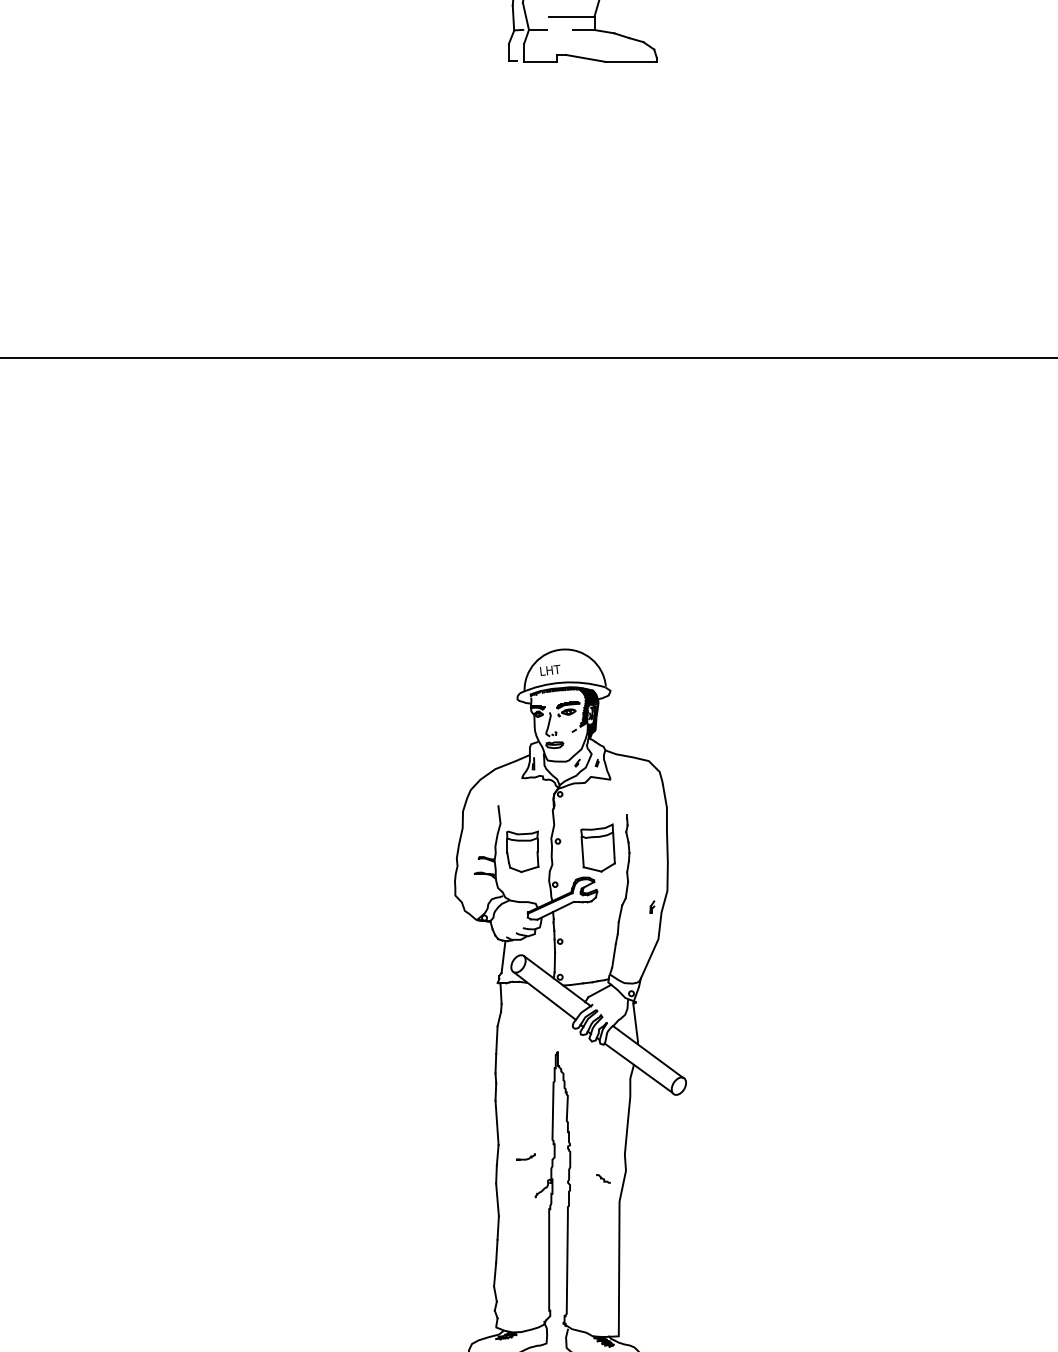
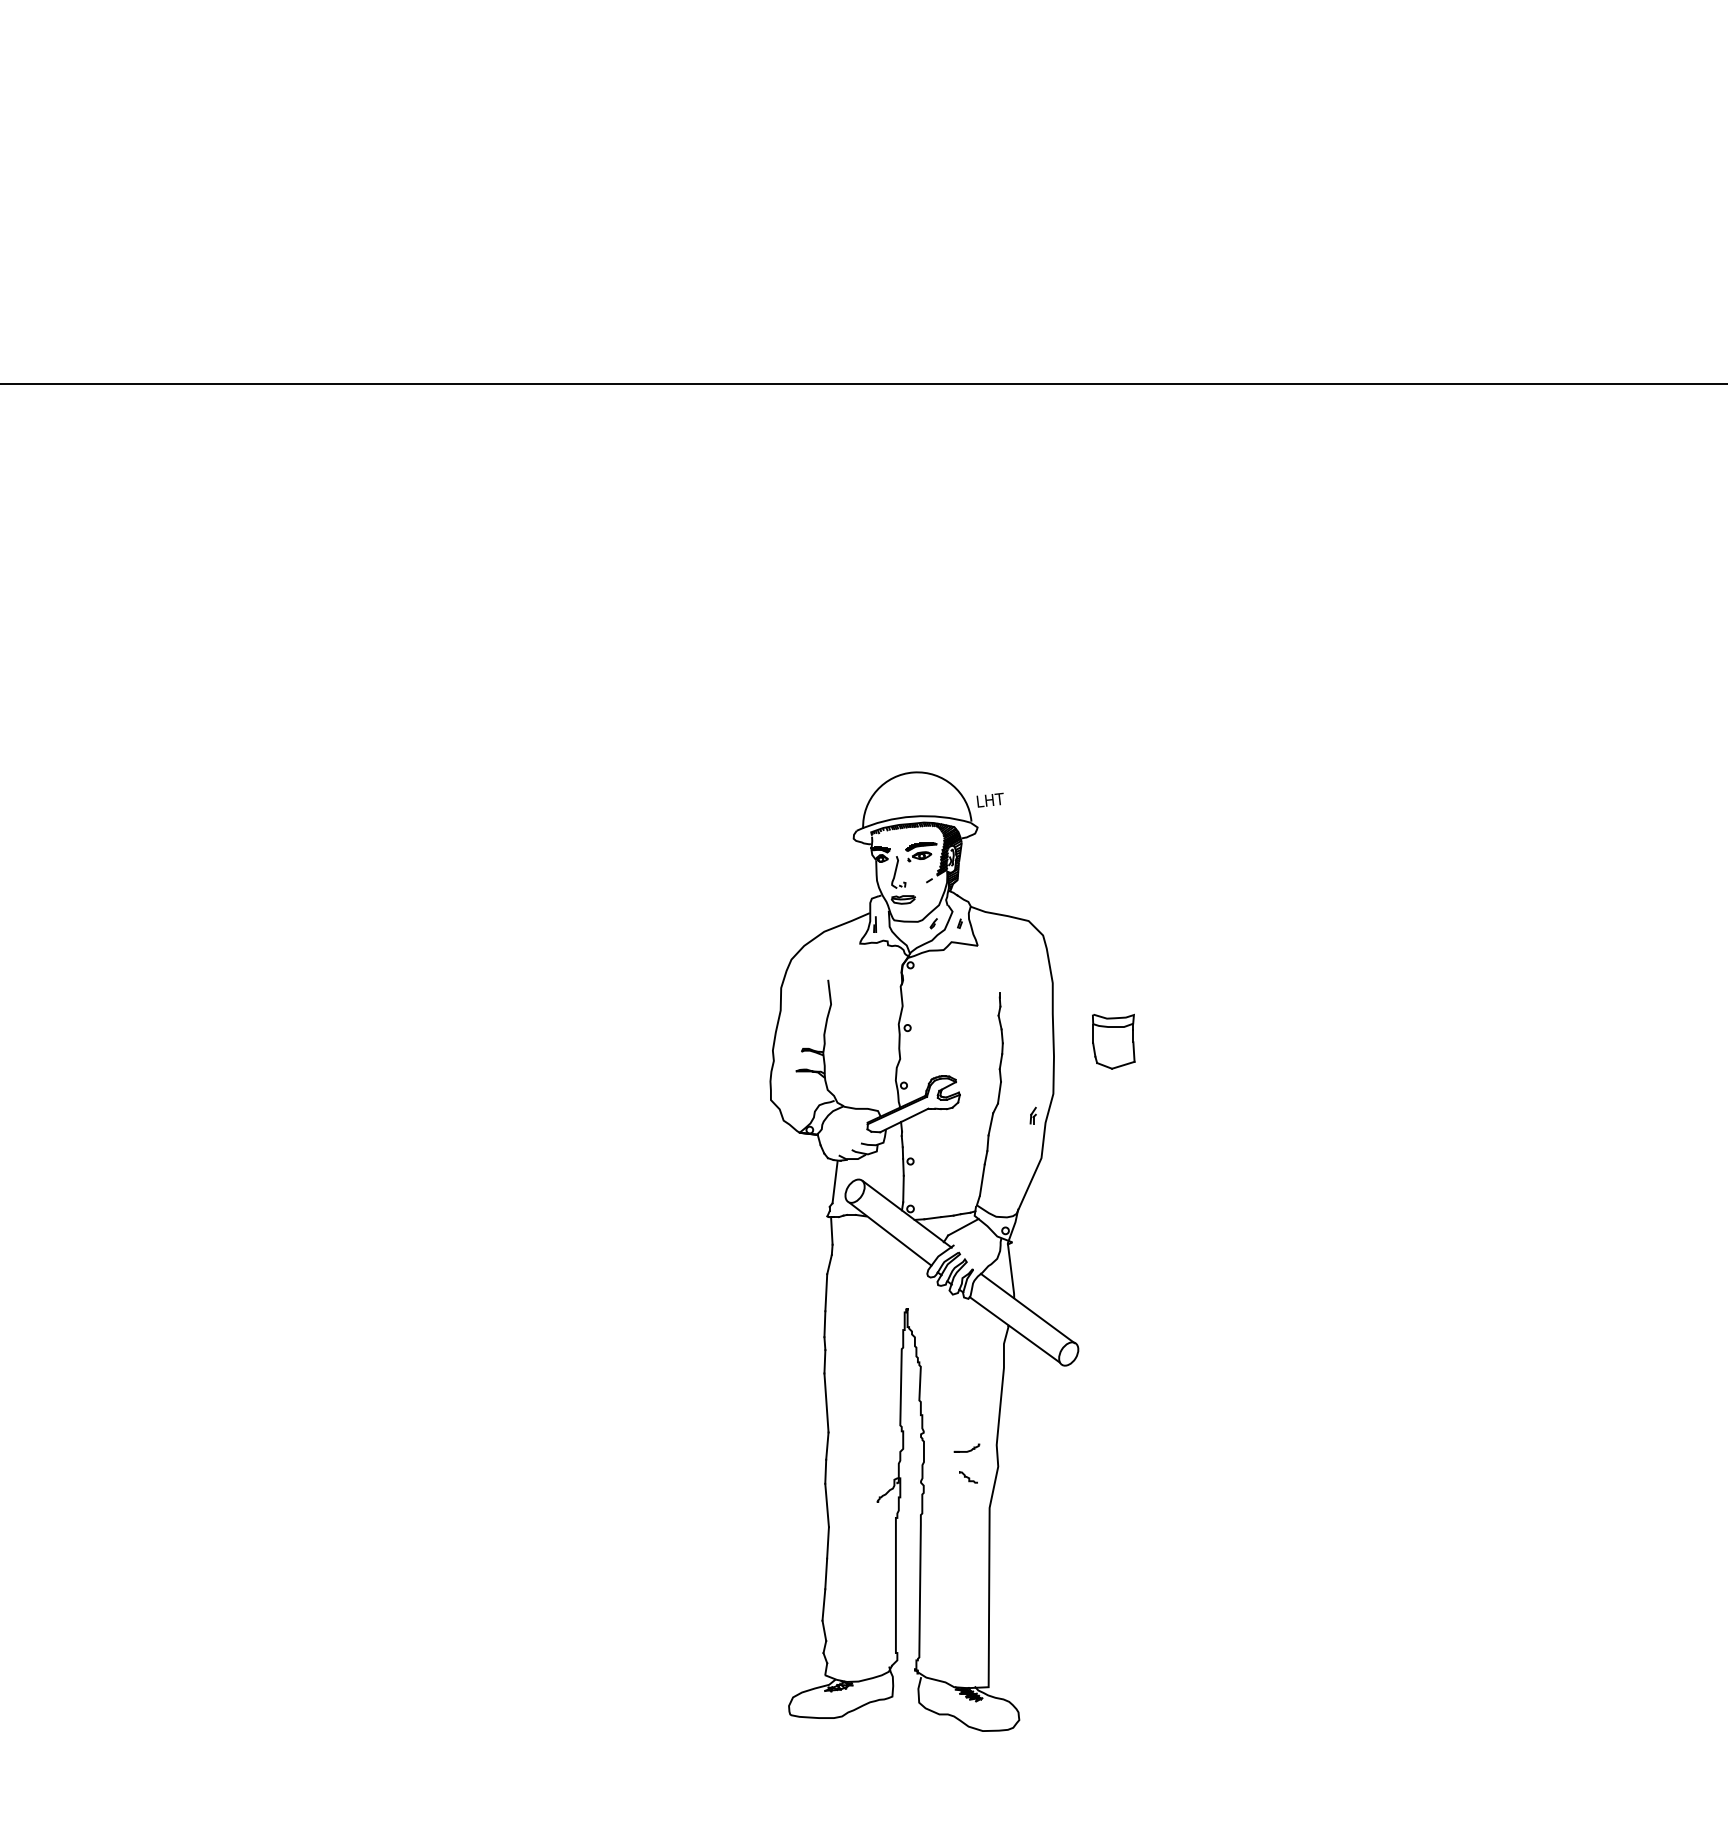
text: (549, 669) -> (989, 799), moved
part: (597, 847) -> (960, 1036), removed
part: (522, 851) -> (1113, 1041), moved
curve: (526, 1158) -> (967, 1450), moved

